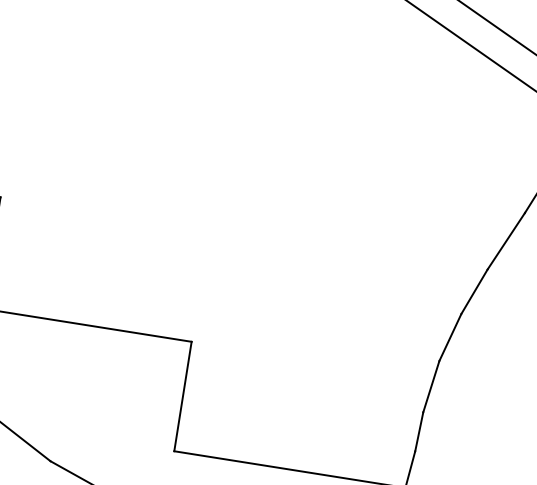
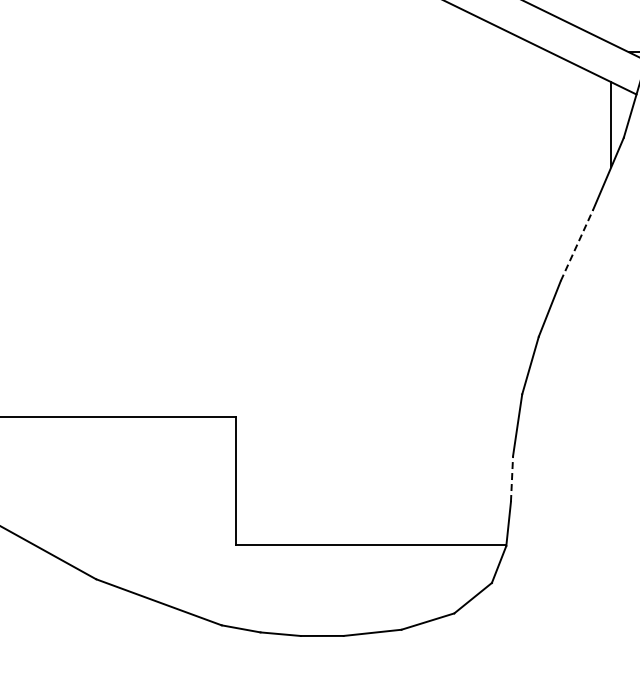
line: (506, 241) -> (577, 245), solid -> dashed
line: (419, 431) -> (512, 478), solid -> dashed

